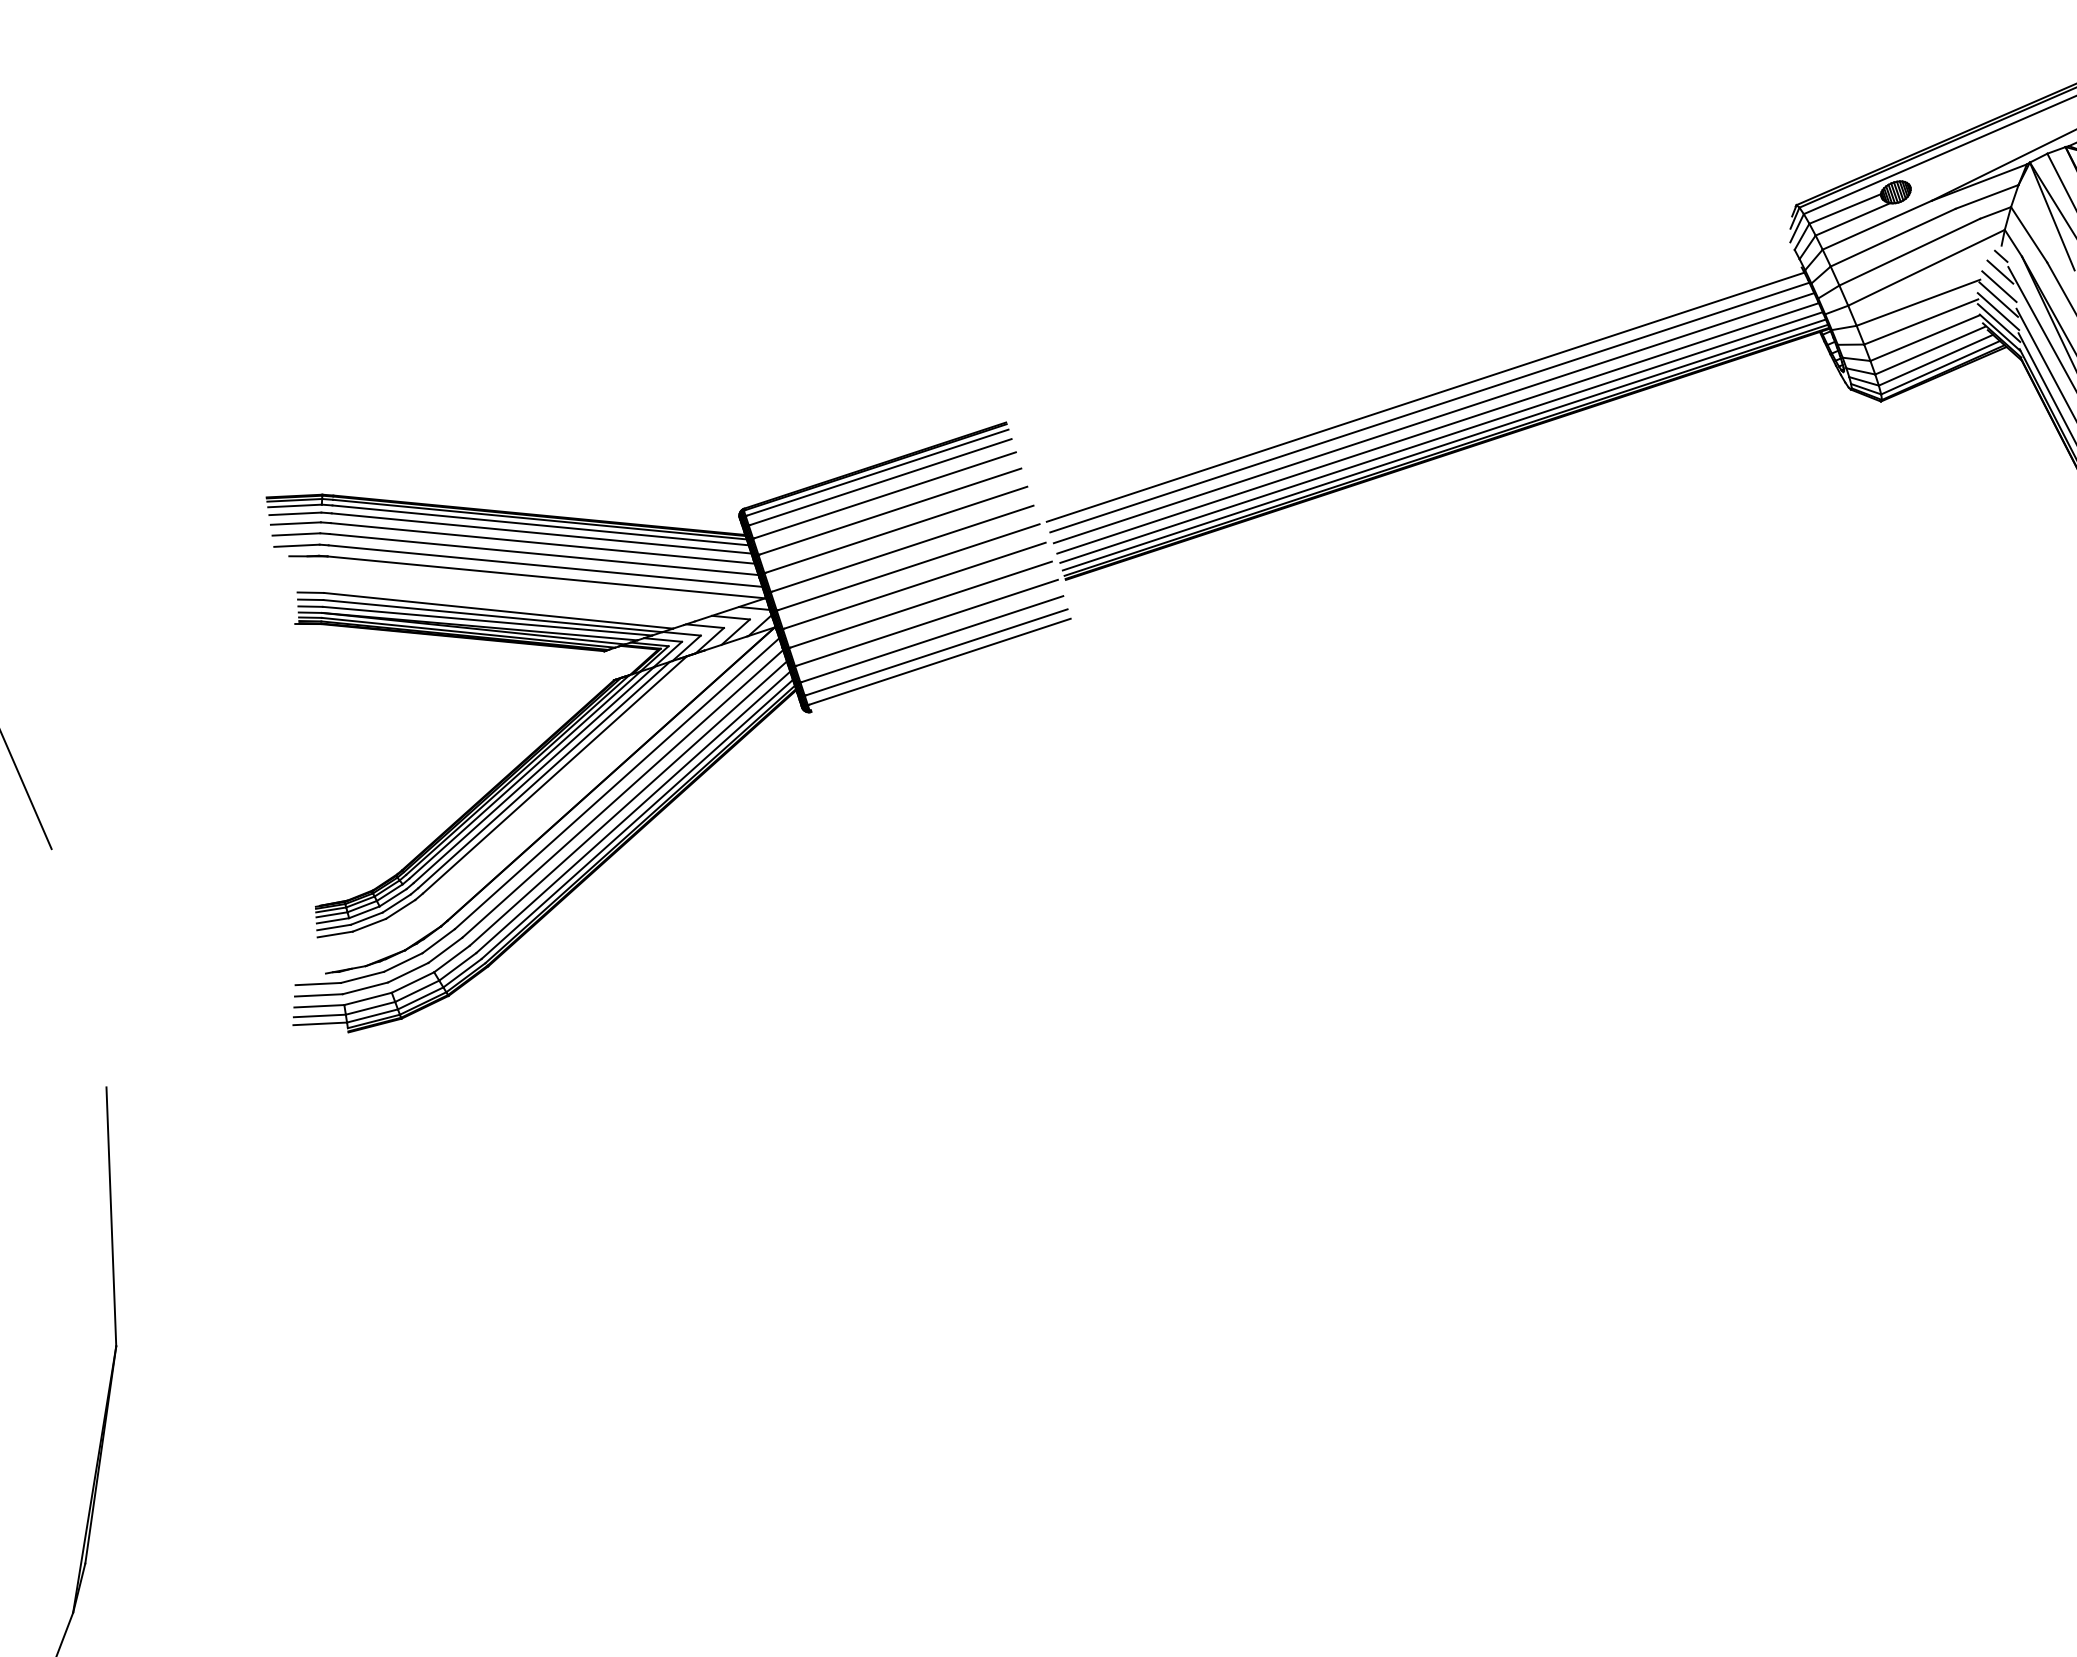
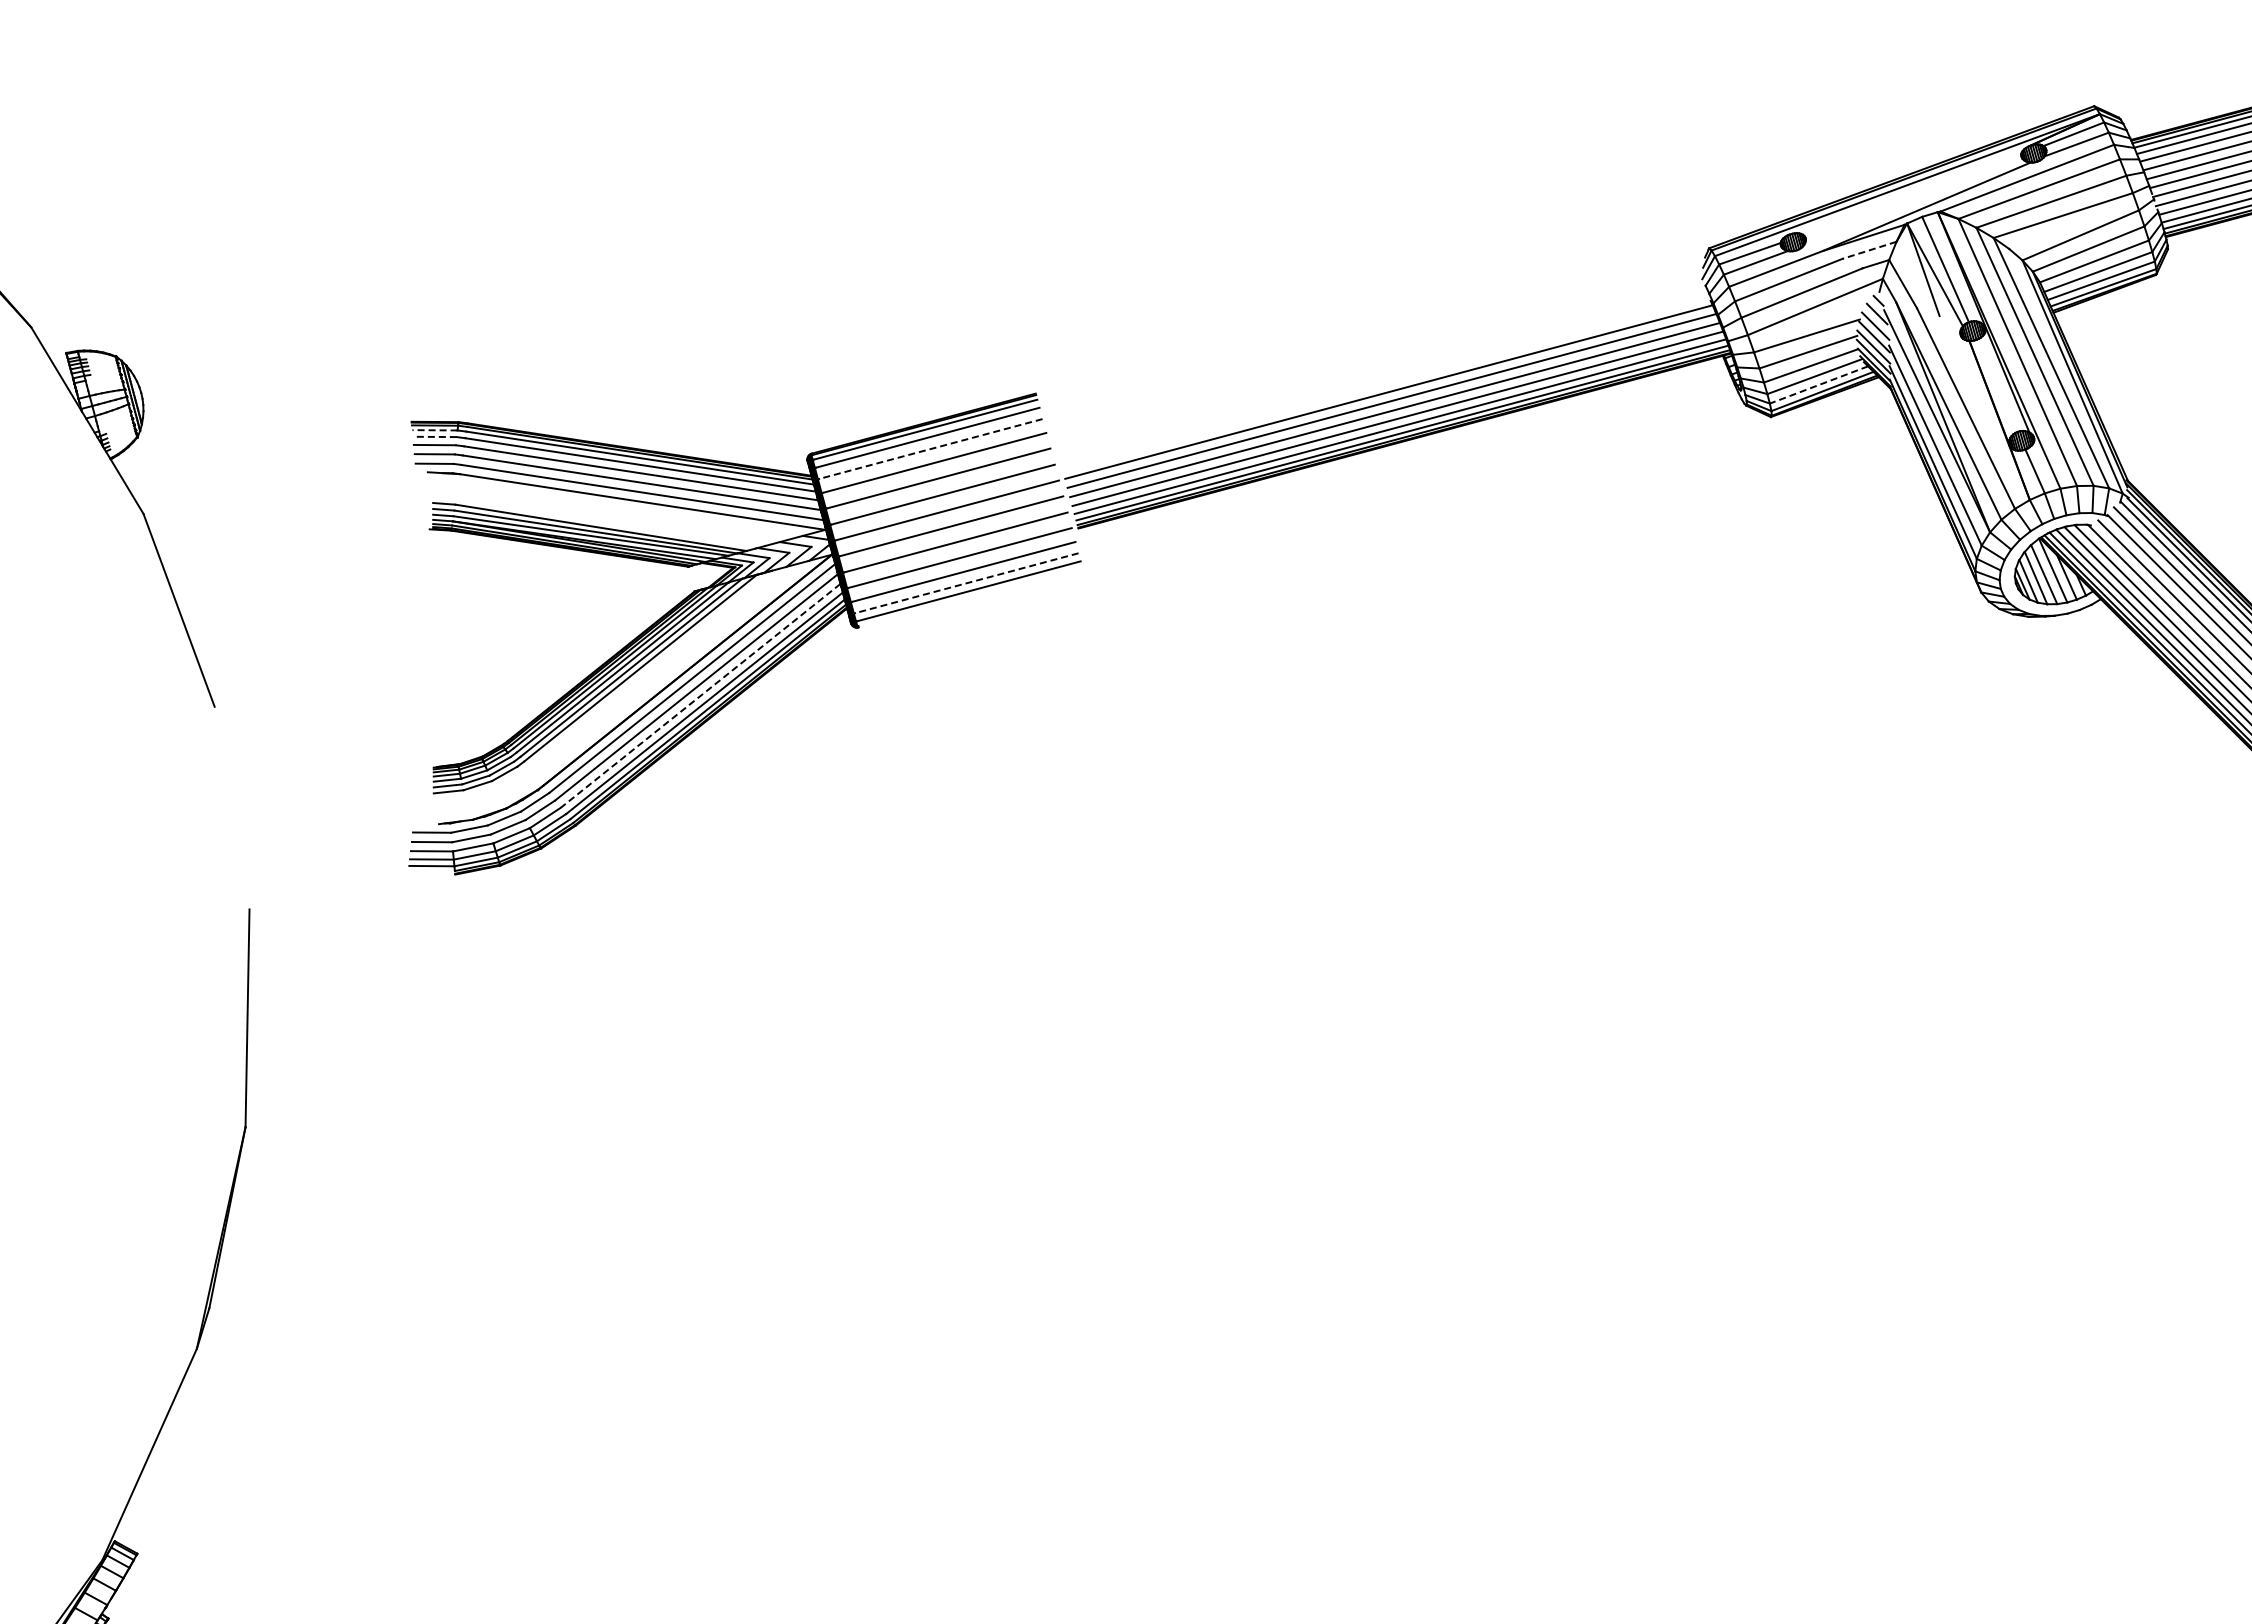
line: (1987, 197) -> (1869, 250), solid -> dashed
line: (1936, 359) -> (1819, 384), solid -> dashed
line: (884, 495) -> (930, 449), solid -> dashed
line: (295, 506) -> (435, 430), solid -> dashed
line: (294, 513) -> (434, 436), solid -> dashed
line: (936, 652) -> (966, 583), solid -> dashed
line: (627, 803) -> (700, 695), solid -> dashed

